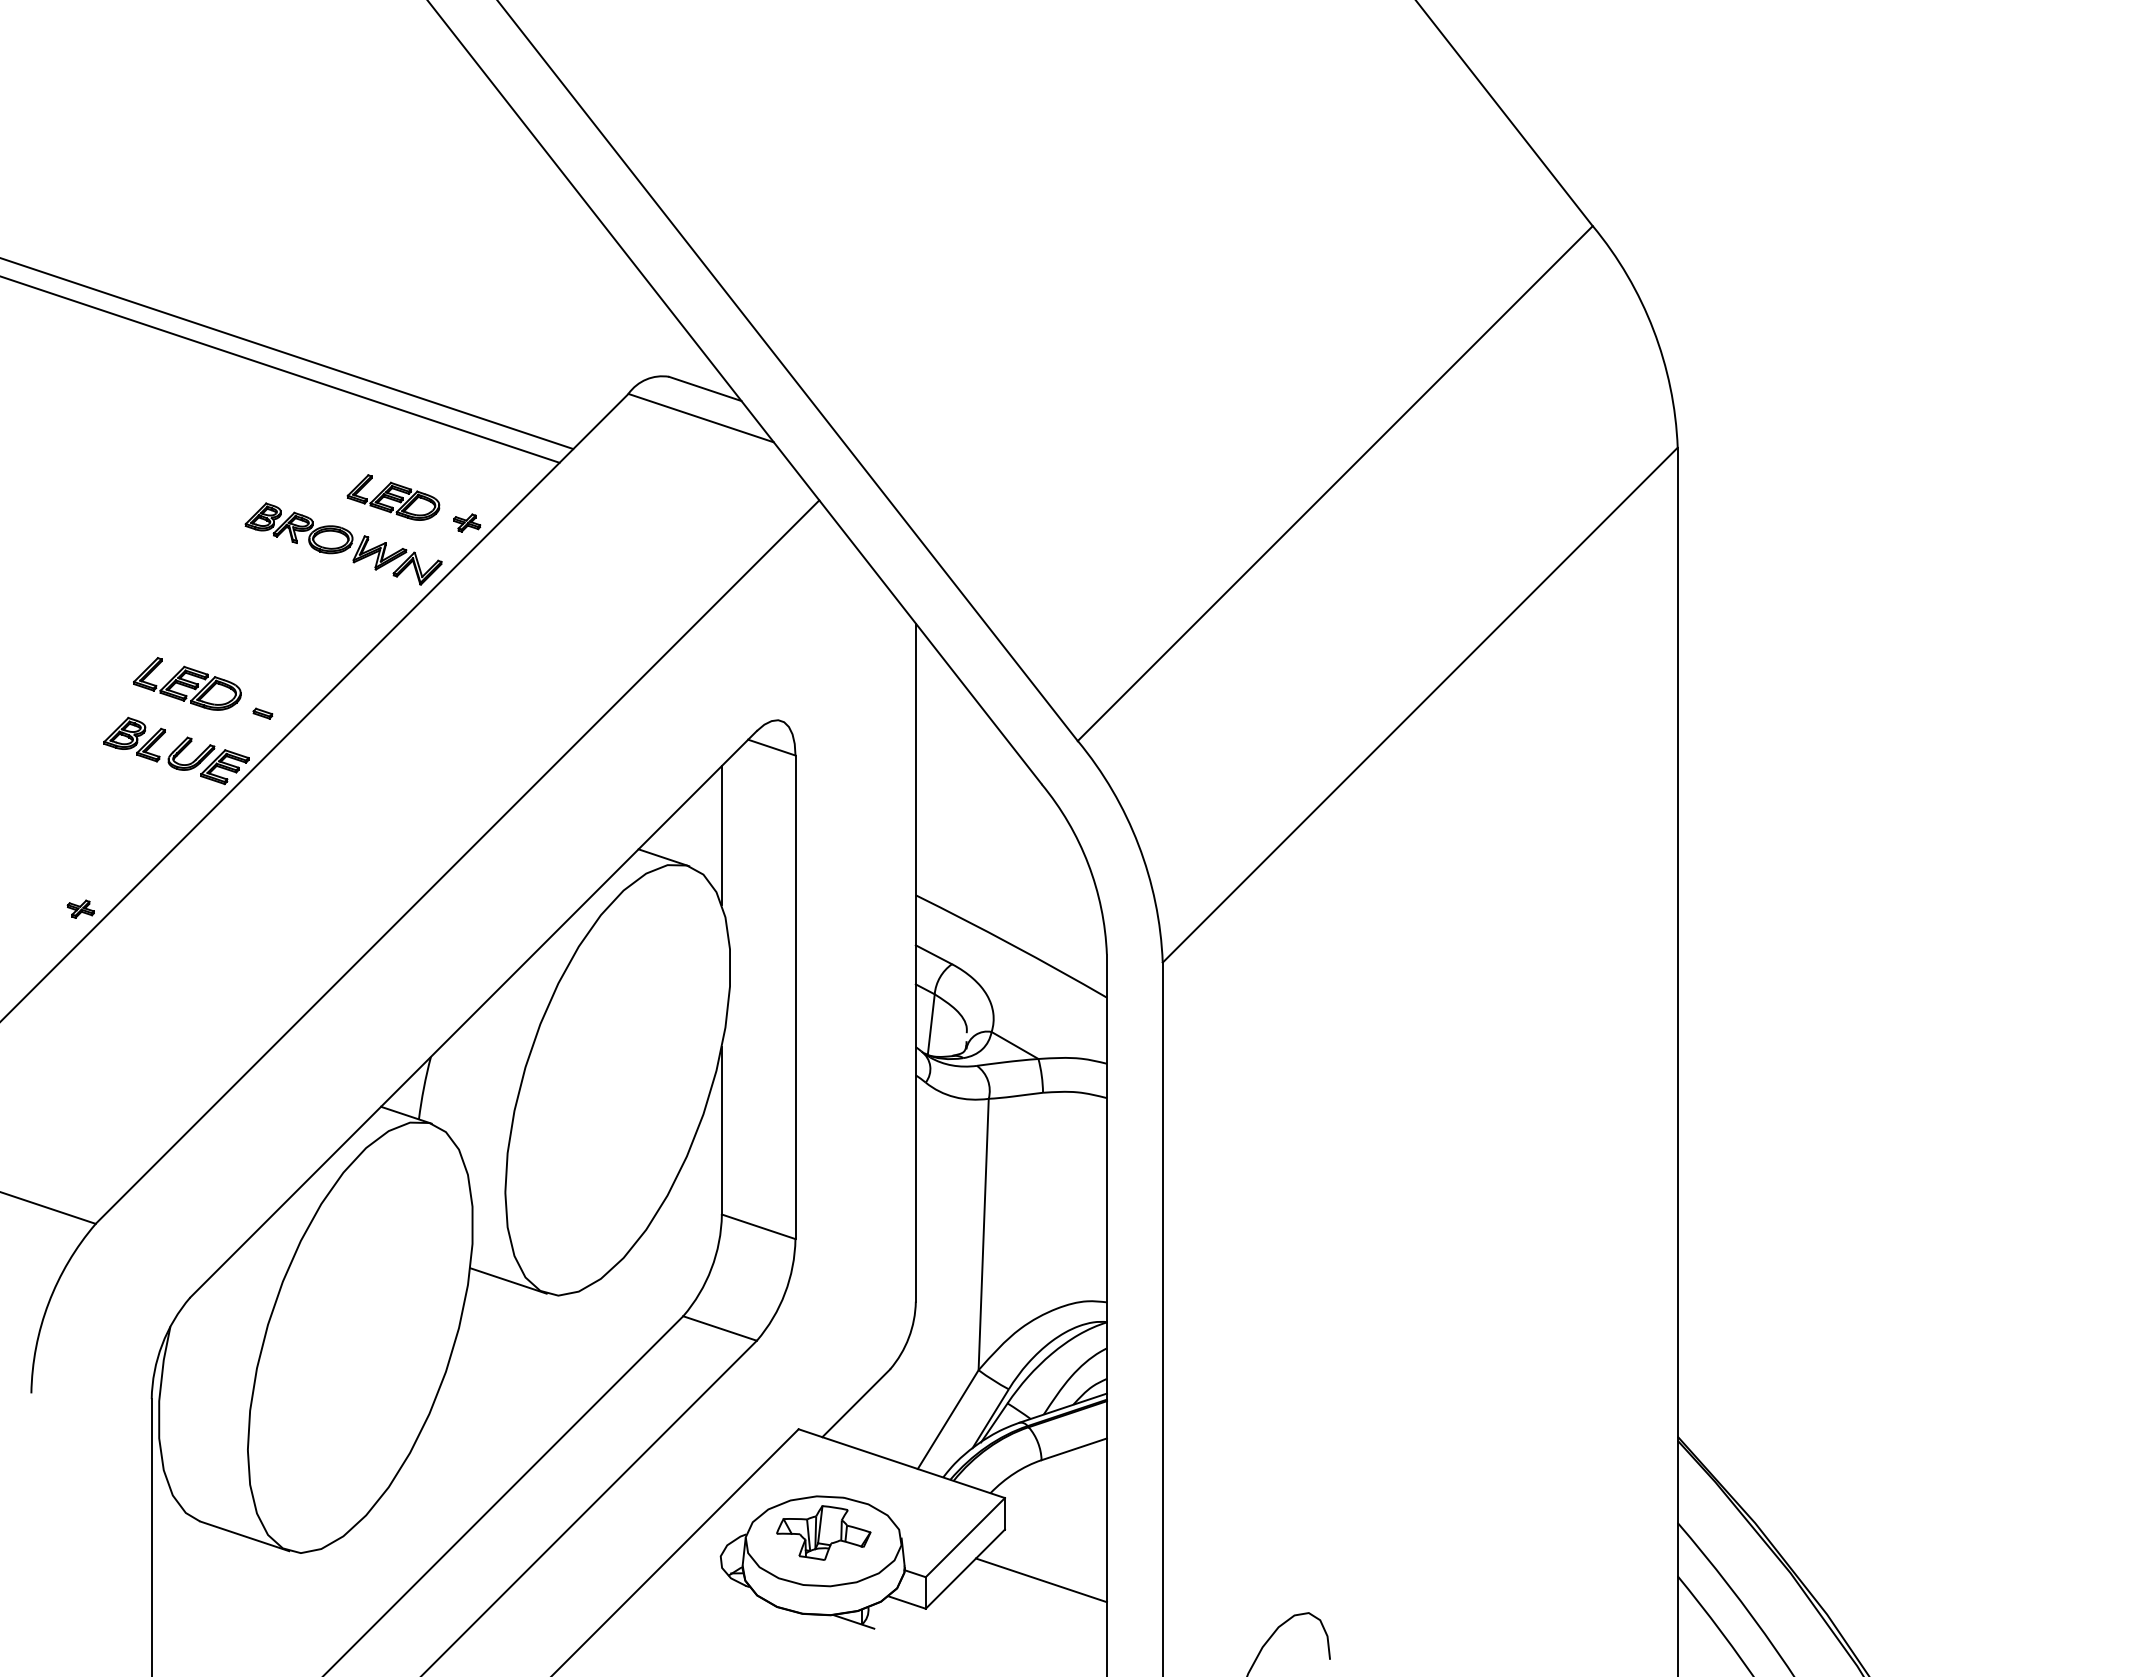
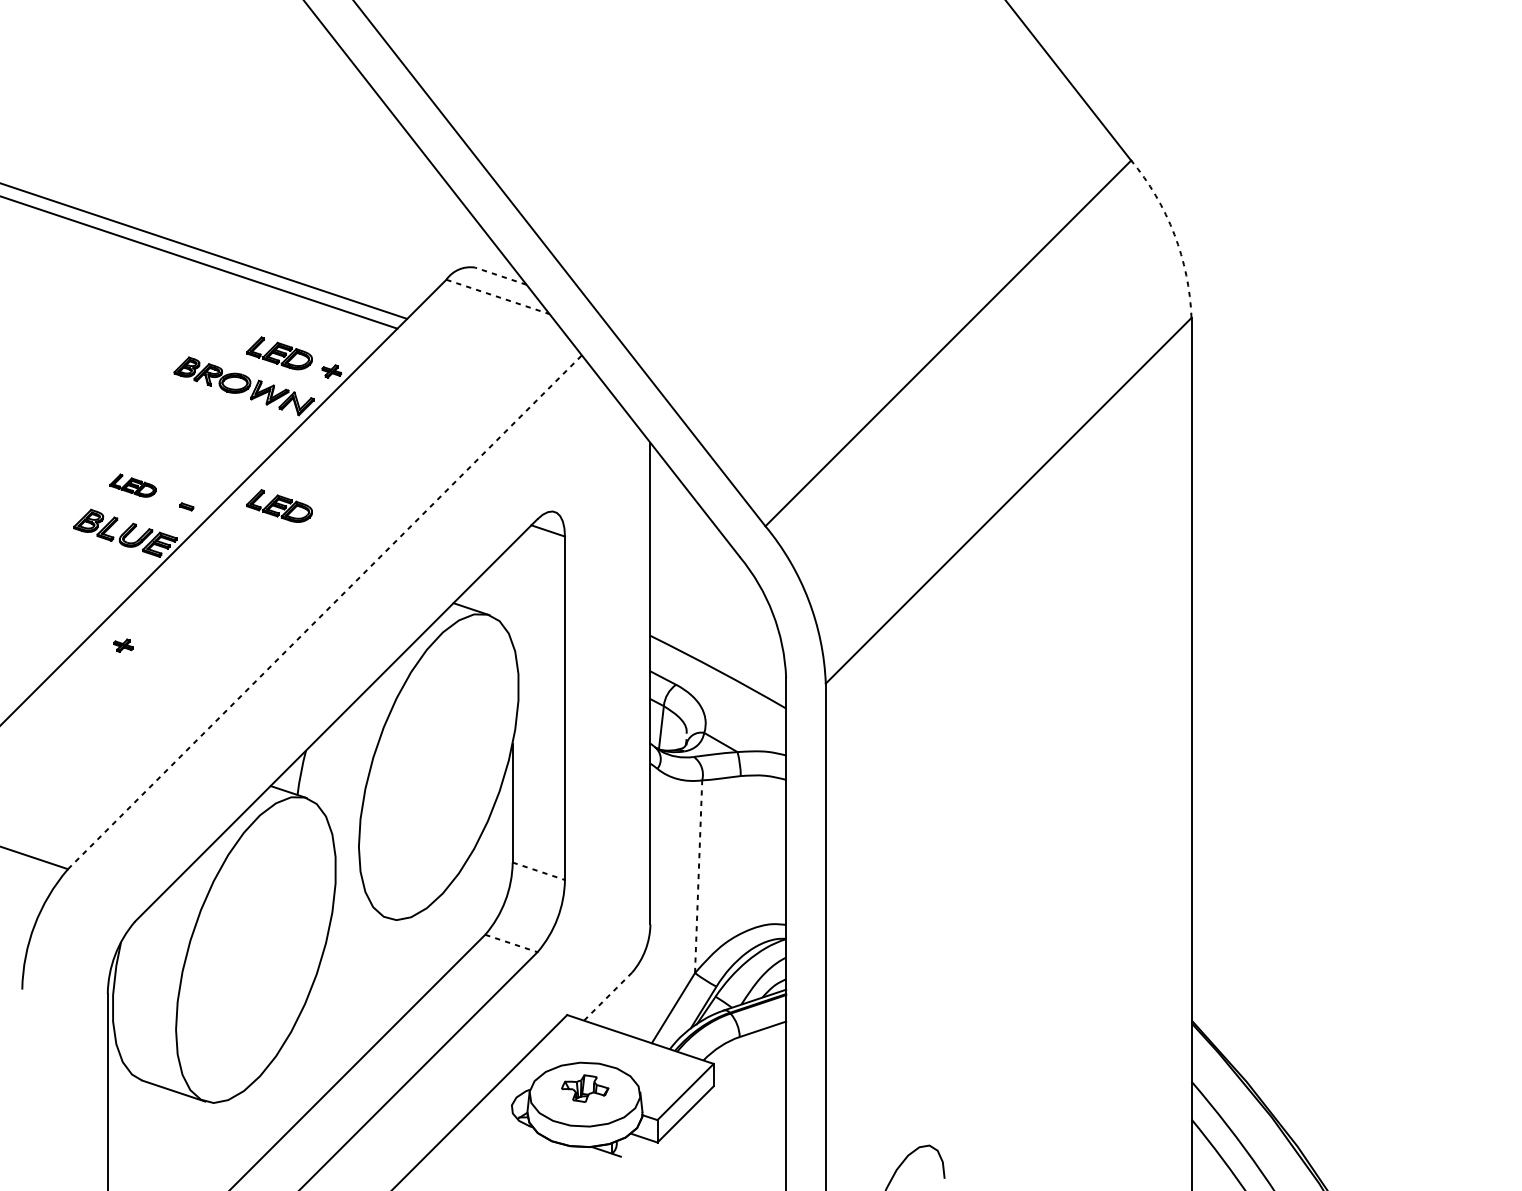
arc: (1653, 329) -> (1174, 234), solid -> dashed
line: (704, 388) -> (500, 275), solid -> dashed
line: (701, 418) -> (498, 297), solid -> dashed
part: (187, 683) -> (133, 485), size x0.6
part: (393, 712) -> (279, 506), added
line: (721, 835) -> (512, 593), removed
line: (457, 862) -> (324, 612), solid -> dashed
part: (80, 908) -> (123, 645), moved
line: (758, 1226) -> (538, 871), solid -> dashed
line: (983, 1233) -> (698, 876), solid -> dashed
line: (508, 1280) -> (361, 909), removed
line: (720, 1328) -> (511, 943), solid -> dashed
line: (856, 1403) -> (608, 996), solid -> dashed
part: (823, 1532) -> (584, 1088), size x0.7
line: (1040, 1580) -> (738, 1122), removed

